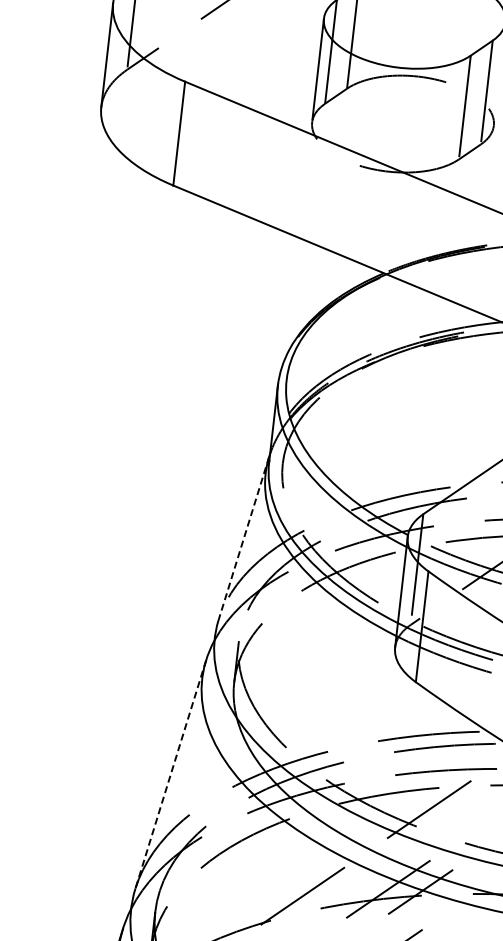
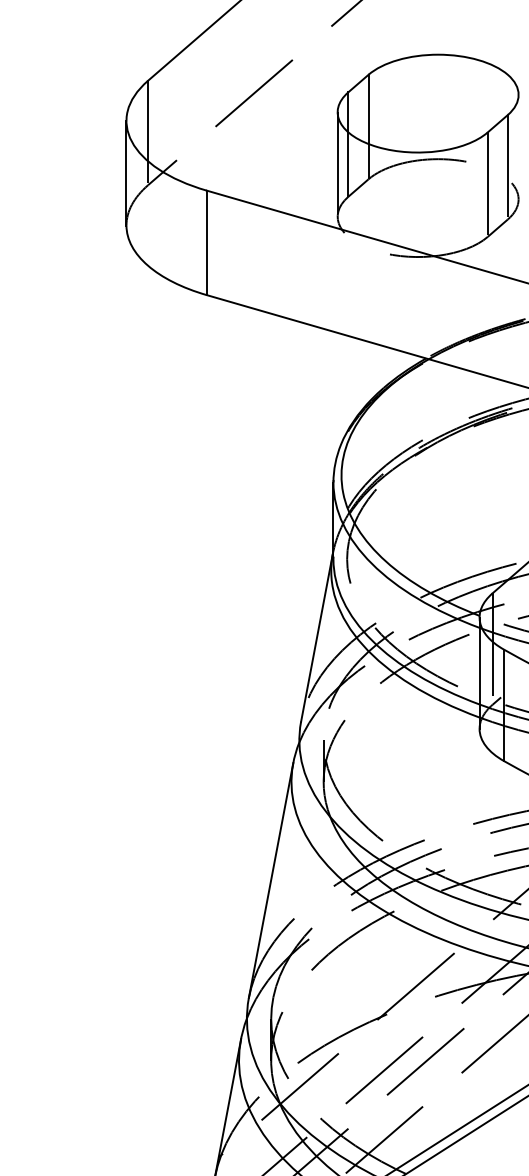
line: (243, 539) -> (316, 638), dashed -> solid
line: (171, 774) -> (271, 880), dashed -> solid

